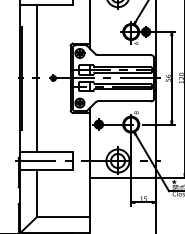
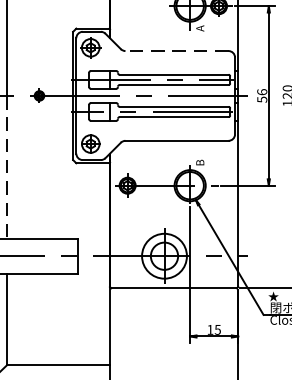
line: (124, 55) -> (177, 51), solid -> dashed
line: (36, 115) -> (6, 168), solid -> dashed

